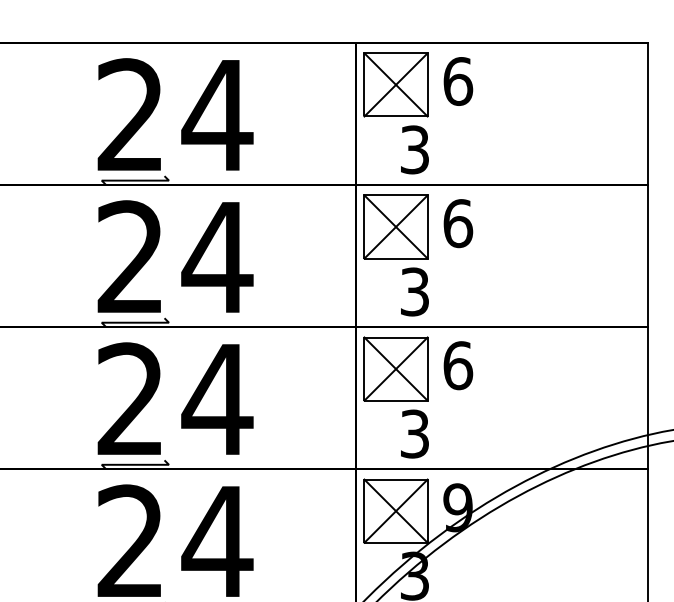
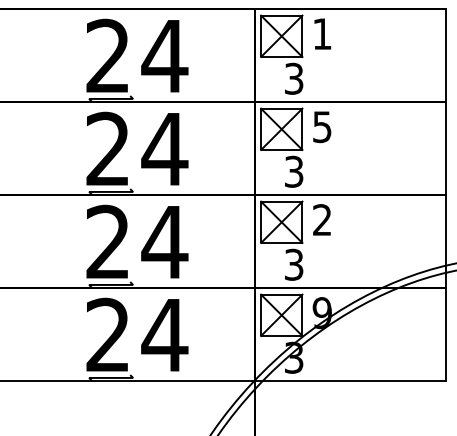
text: (458, 82) -> (322, 34), 6 -> 1
text: (458, 224) -> (322, 127), 6 -> 5
text: (458, 366) -> (322, 220), 6 -> 2

